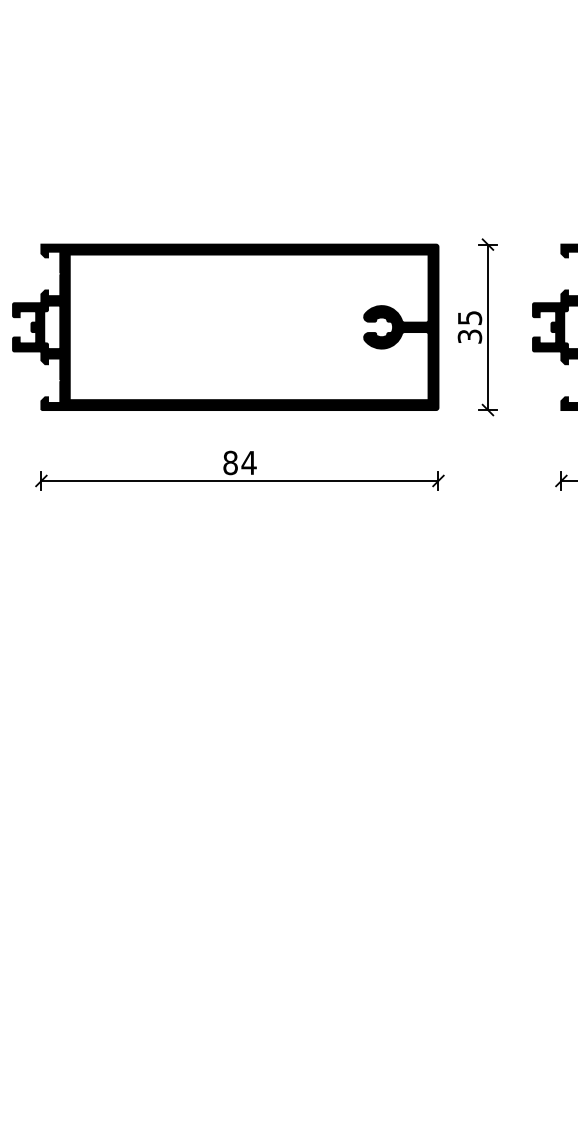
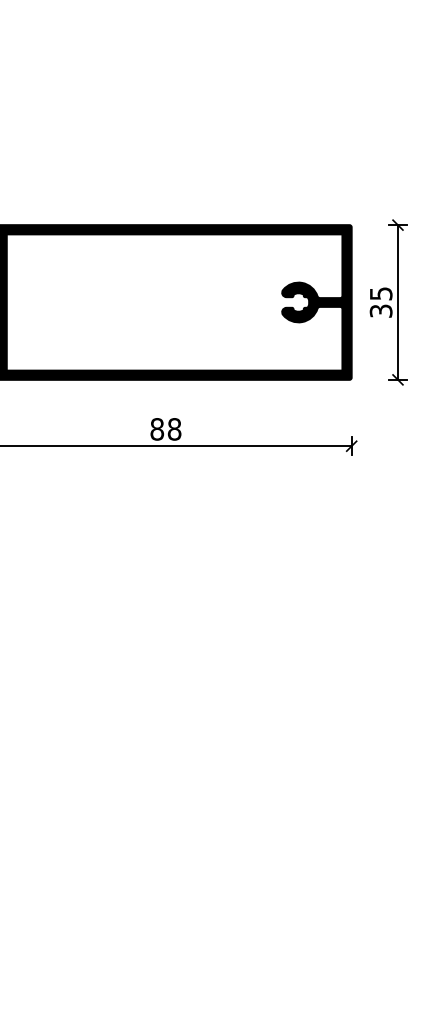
text: (248, 462) -> (173, 428), 84 -> 88

